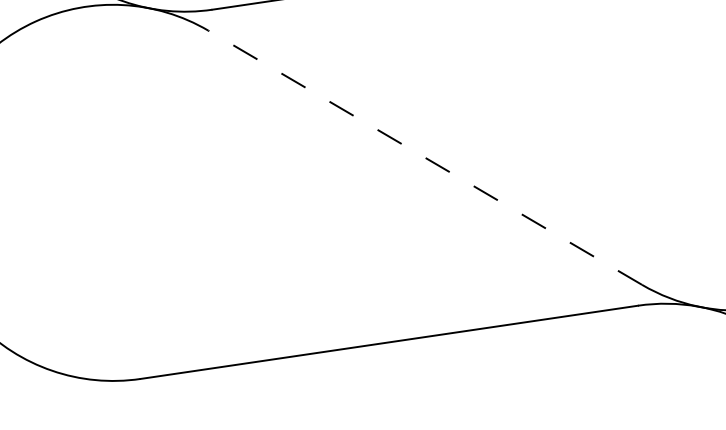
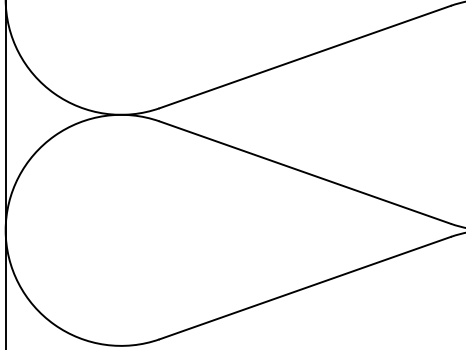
line: (424, 157) -> (304, 172), dashed -> solid

